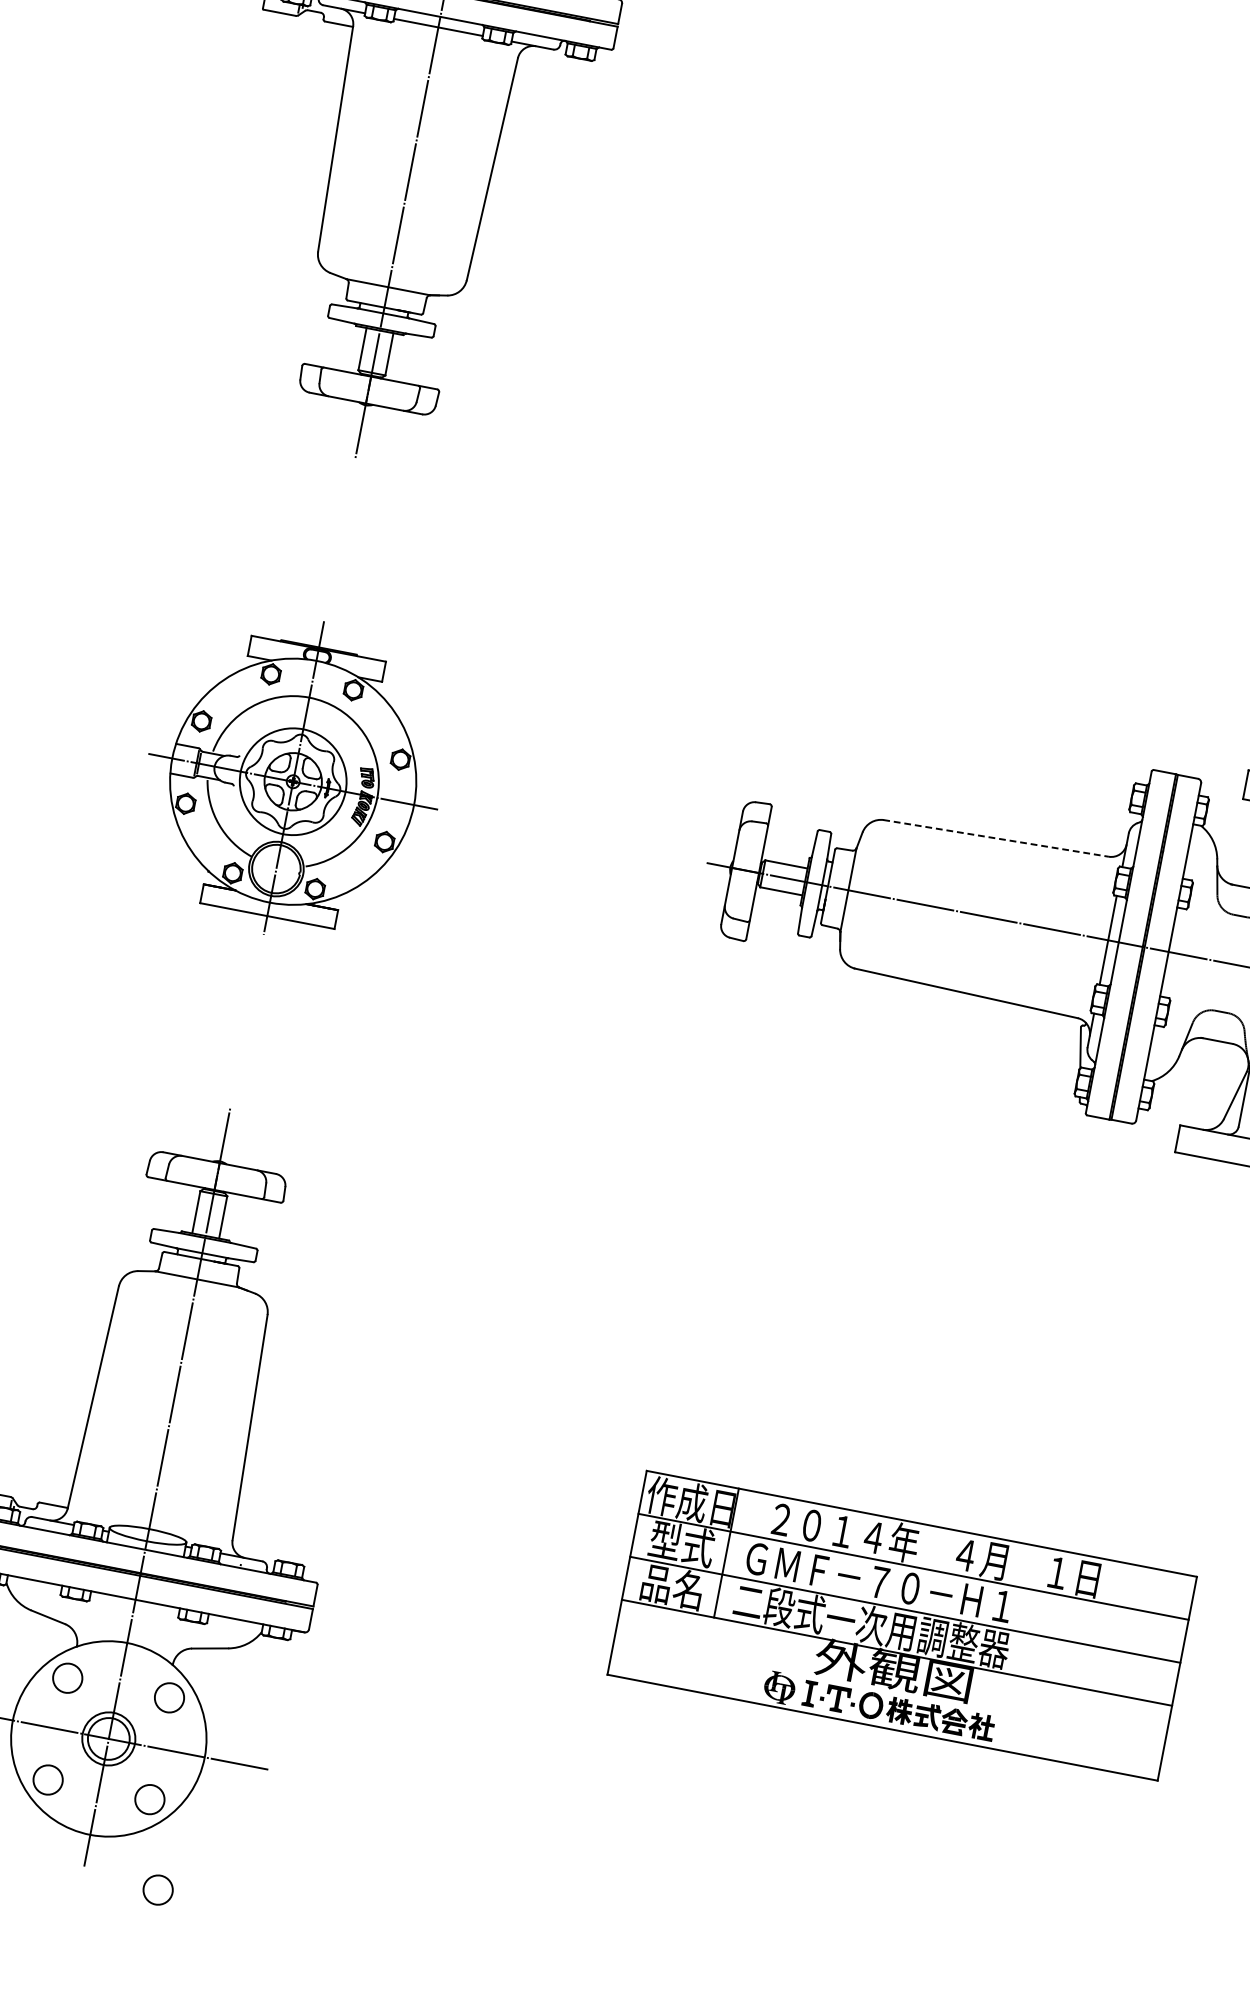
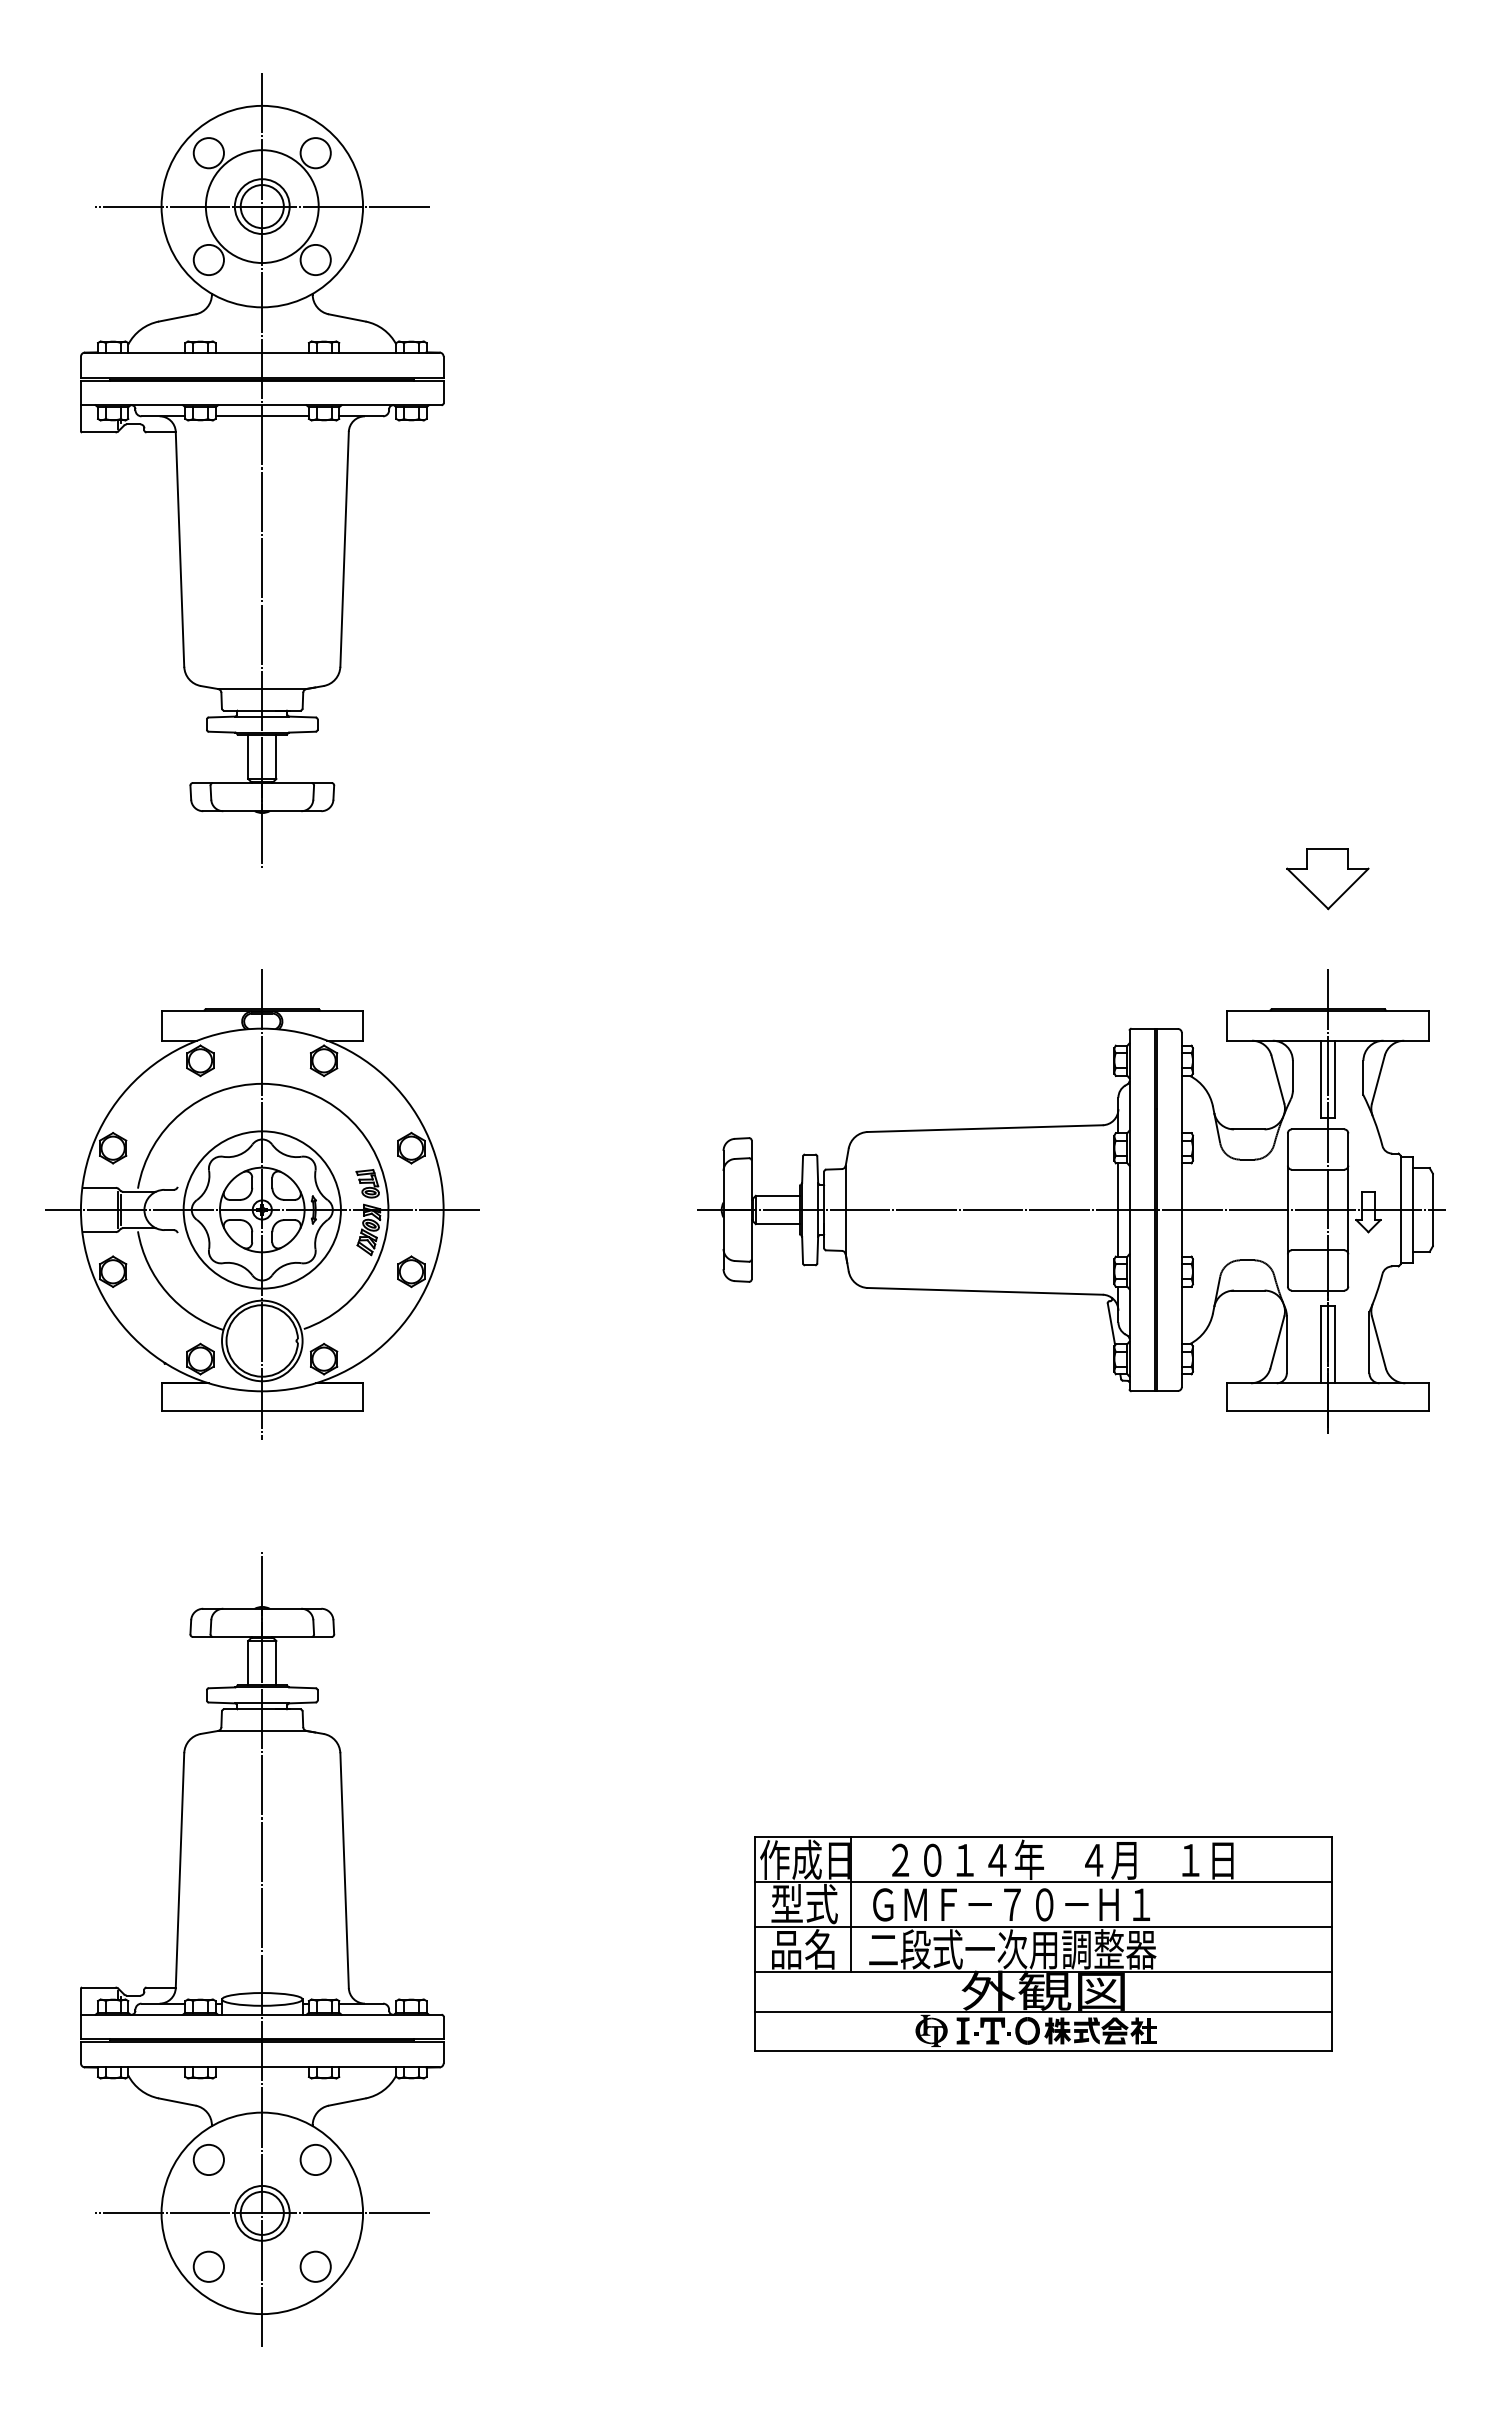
part: (294, 778) -> (262, 1204), size x1.43
line: (995, 838) -> (984, 1128), dashed -> solid
line: (889, 1689) -> (1043, 2011), added
circle: (158, 1889) -> (341, 2356), removed

